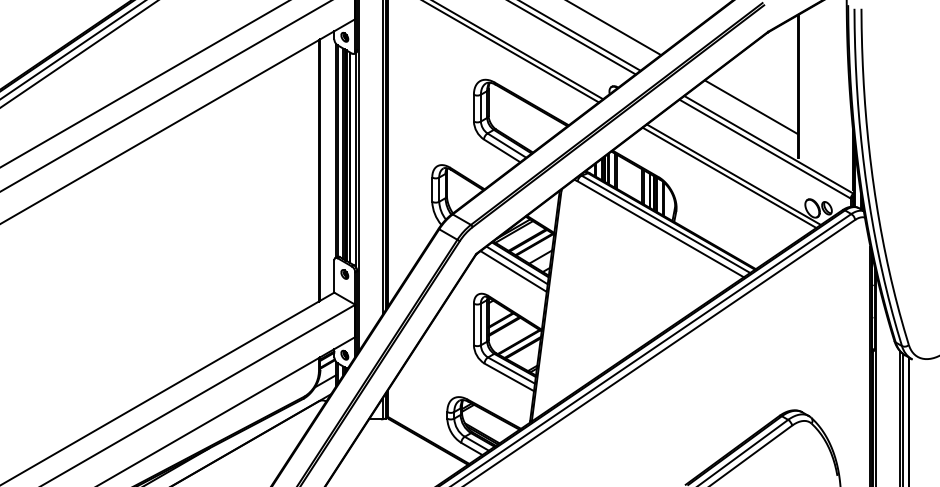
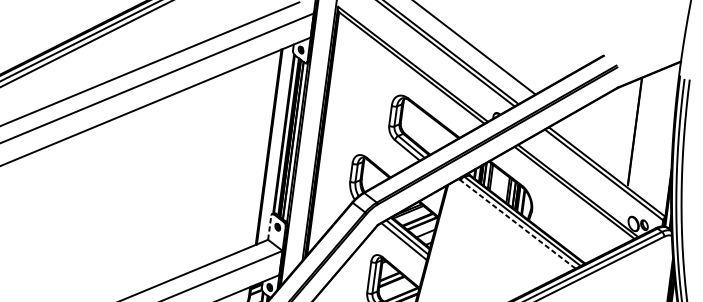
line: (751, 107) -> (597, 142), removed
line: (660, 229) -> (517, 224), solid -> dashed
line: (334, 276) -> (269, 227), solid -> dashed

